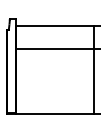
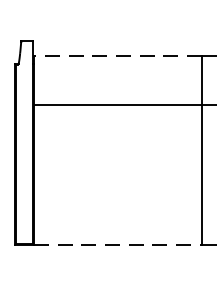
line: (54, 26) -> (117, 56), solid -> dashed
line: (55, 113) -> (119, 244), solid -> dashed

